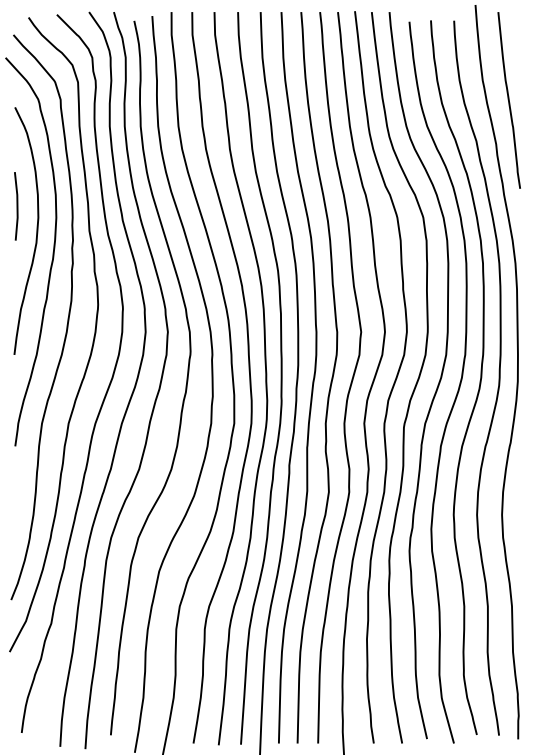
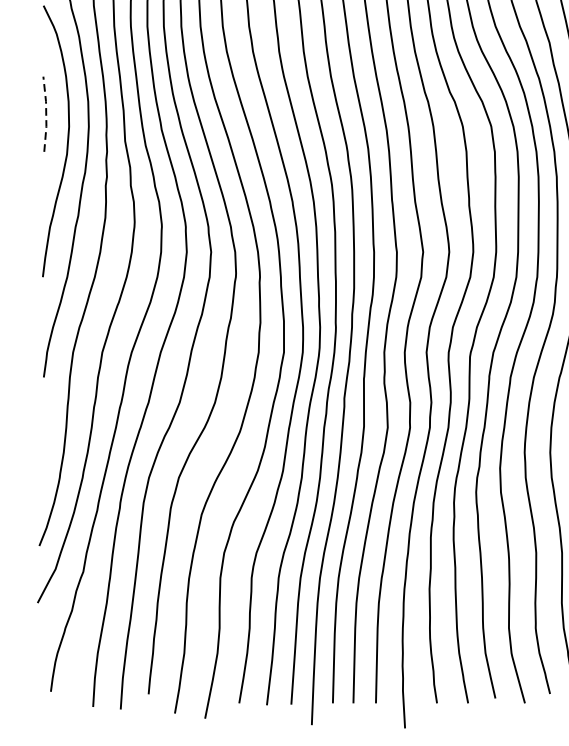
line: (17, 205) -> (46, 113), solid -> dashed

